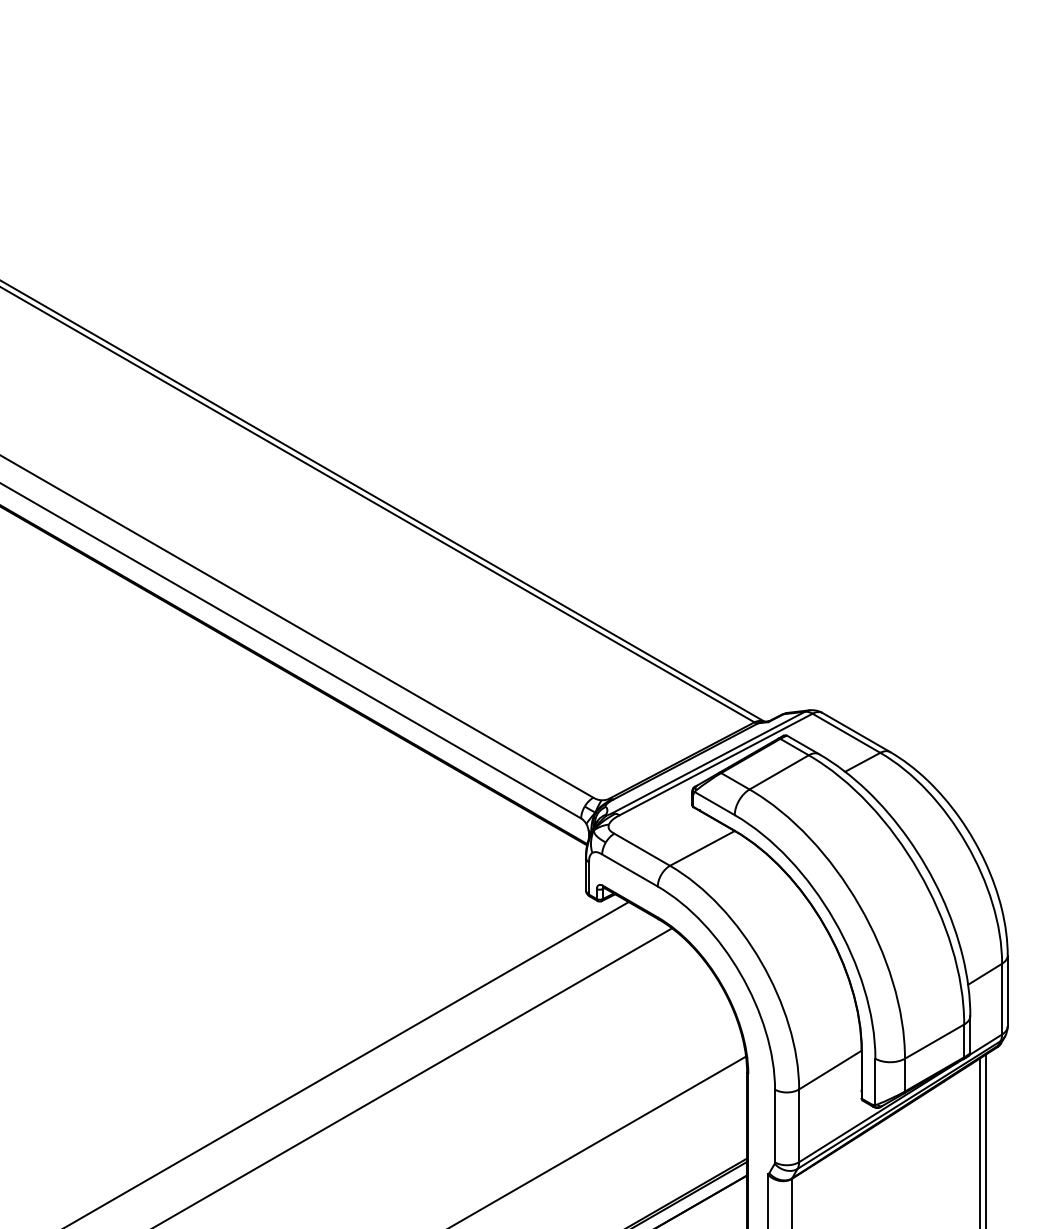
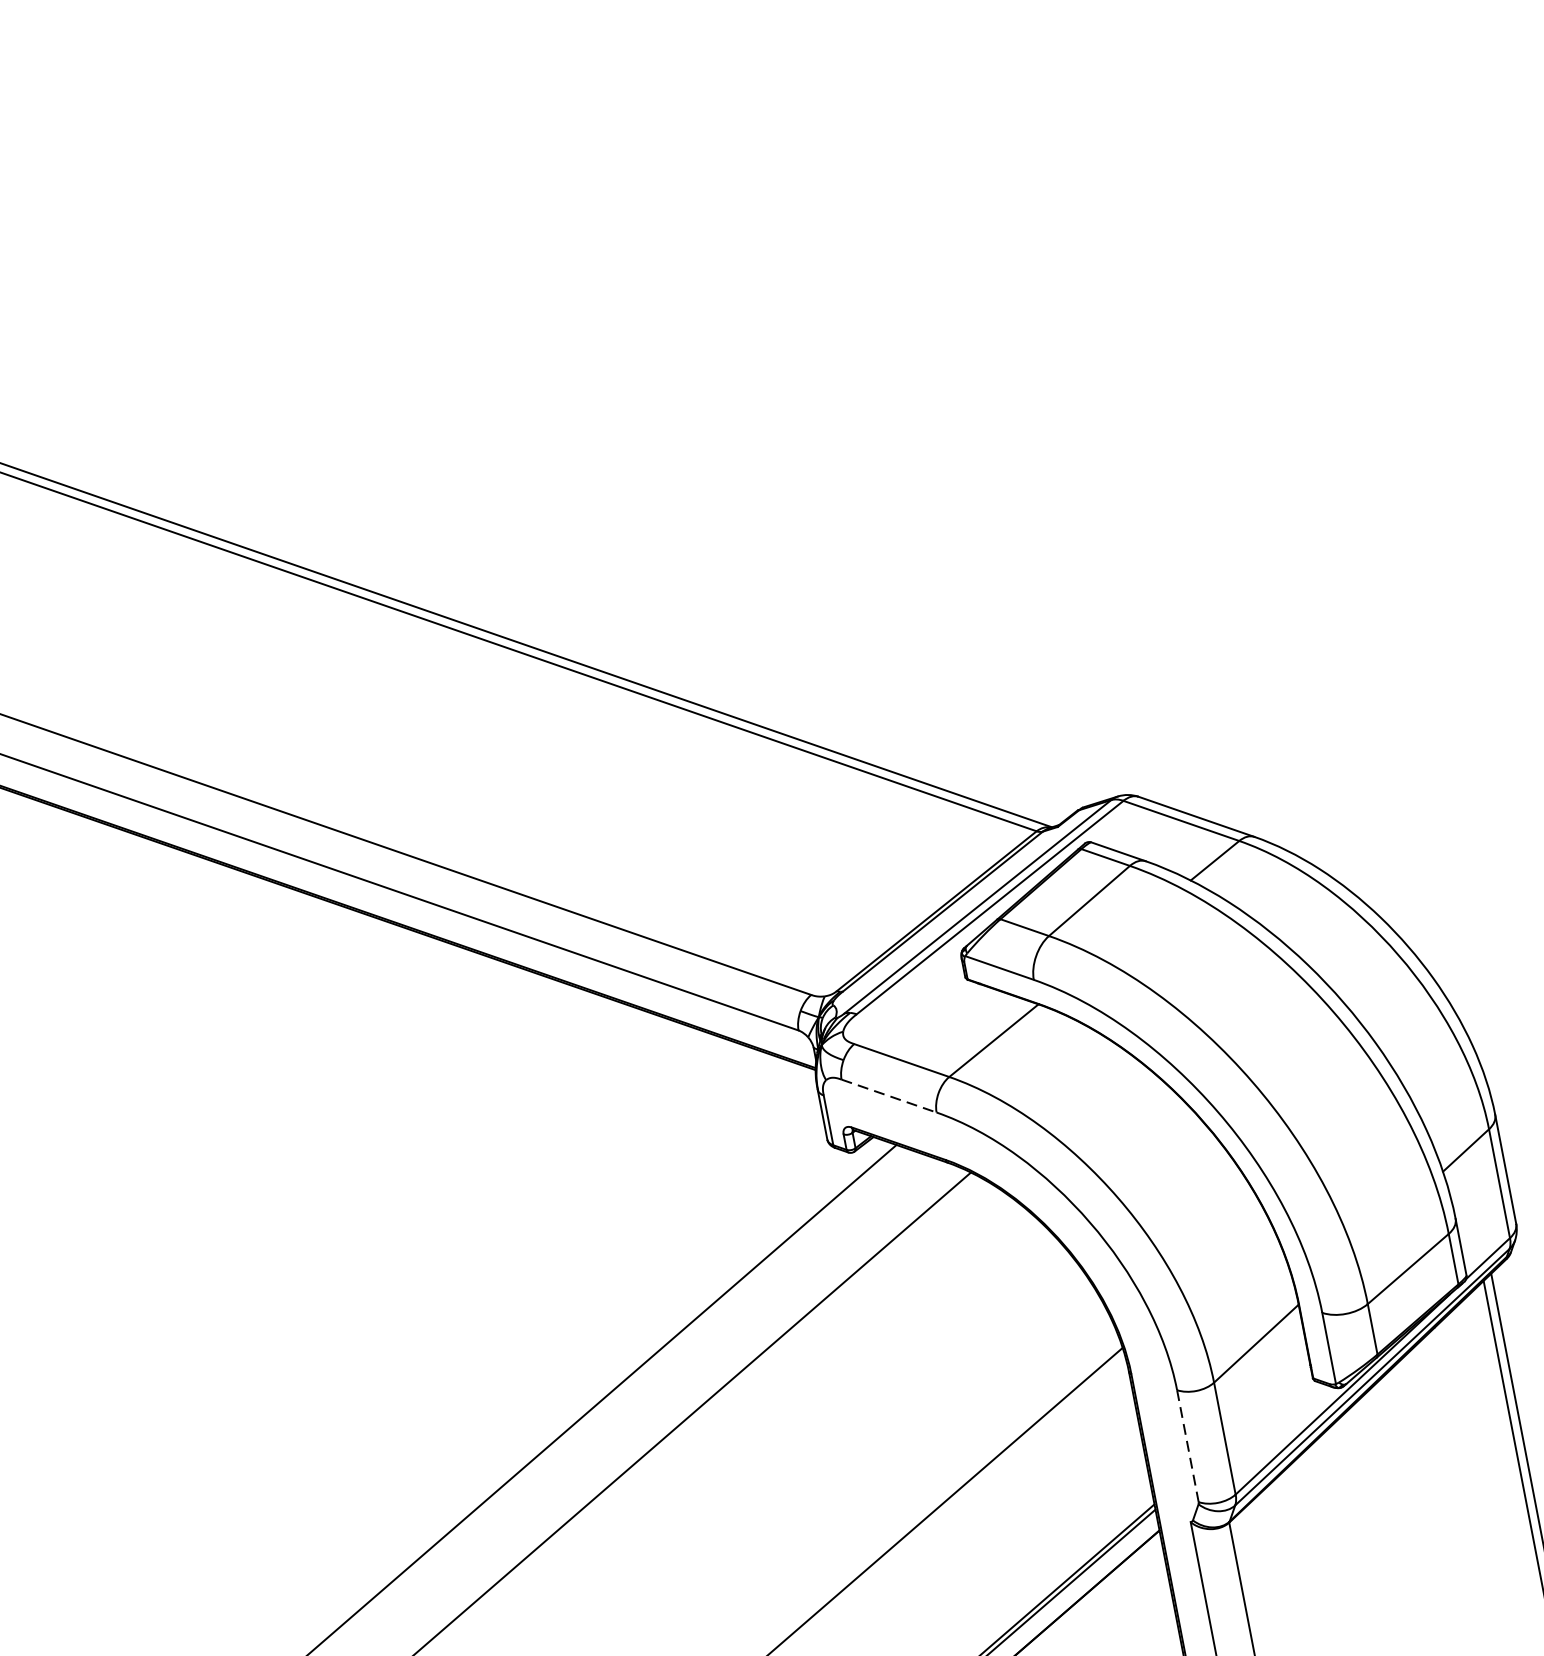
line: (630, 870) -> (889, 1095), solid -> dashed
line: (775, 1126) -> (1188, 1446), solid -> dashed

